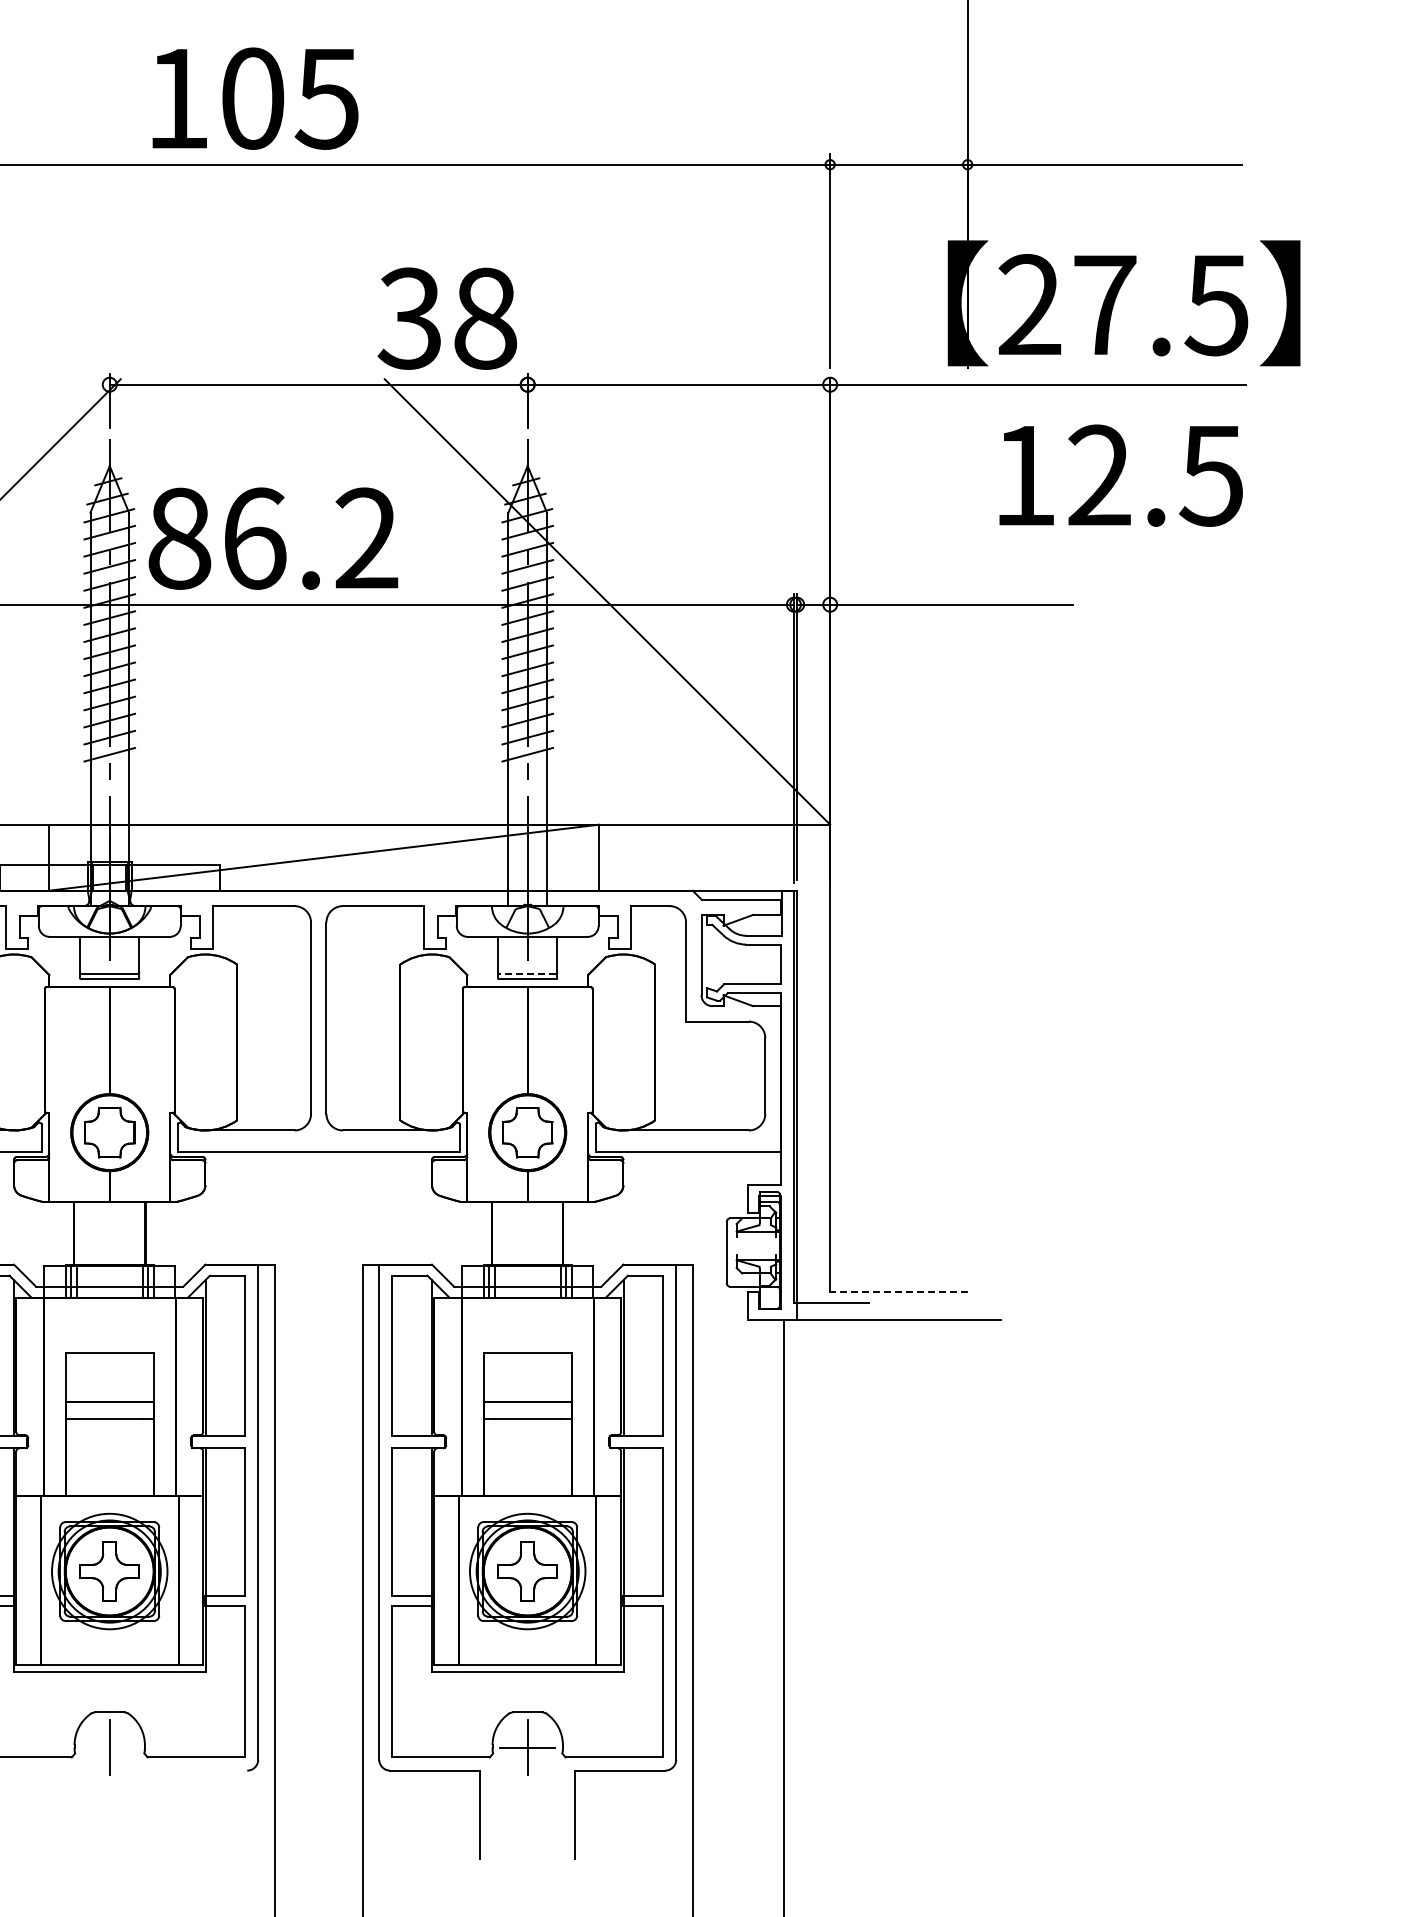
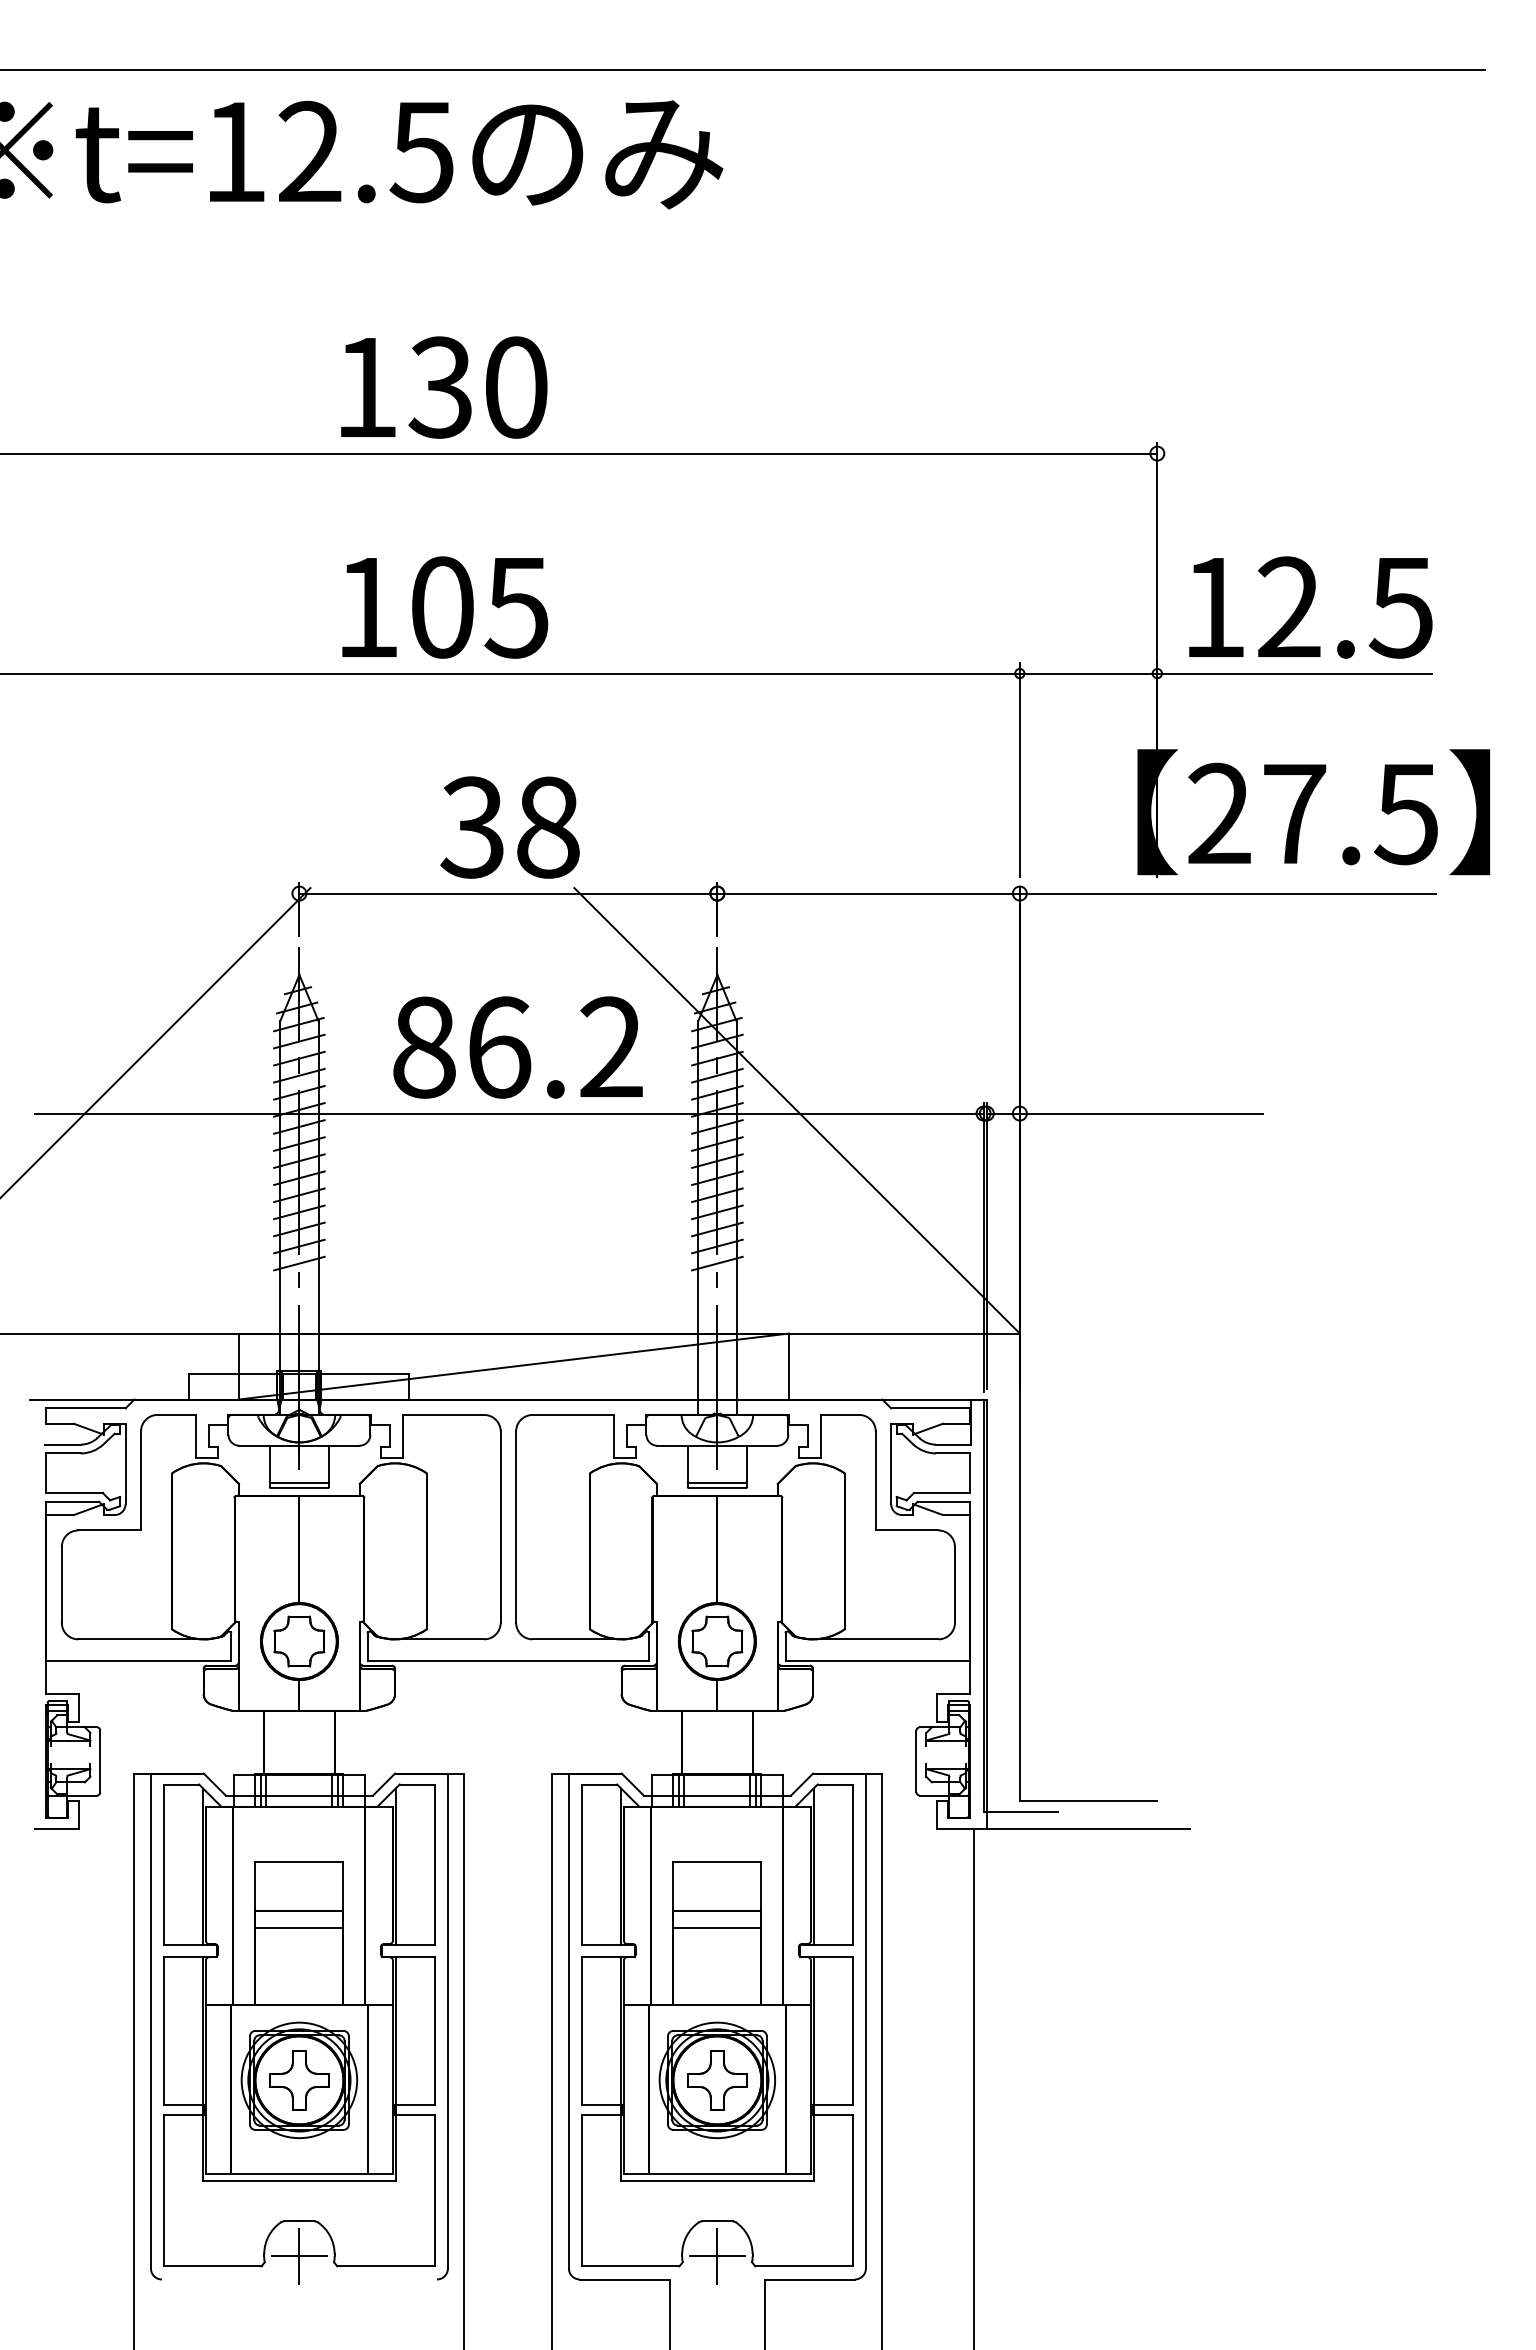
text: (446, 318) -> (509, 827), moved
text: (1120, 475) -> (1310, 607), moved
text: (272, 538) -> (517, 1047), moved
line: (527, 973) -> (717, 1482), dashed -> solid
line: (898, 1292) -> (1088, 1801), dashed -> solid
line: (108, 1747) -> (298, 2256), added

